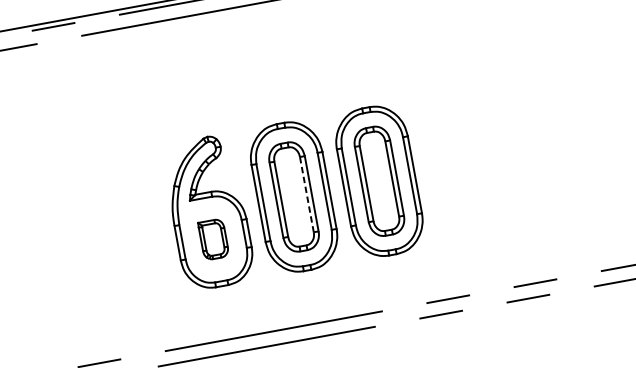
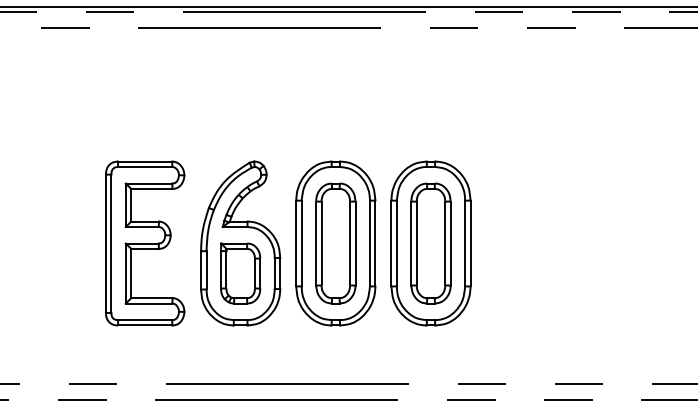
line: (307, 194) -> (350, 243), dashed -> solid
part: (123, 228) -> (145, 243), added
part: (213, 239) -> (240, 273), size x1.43

